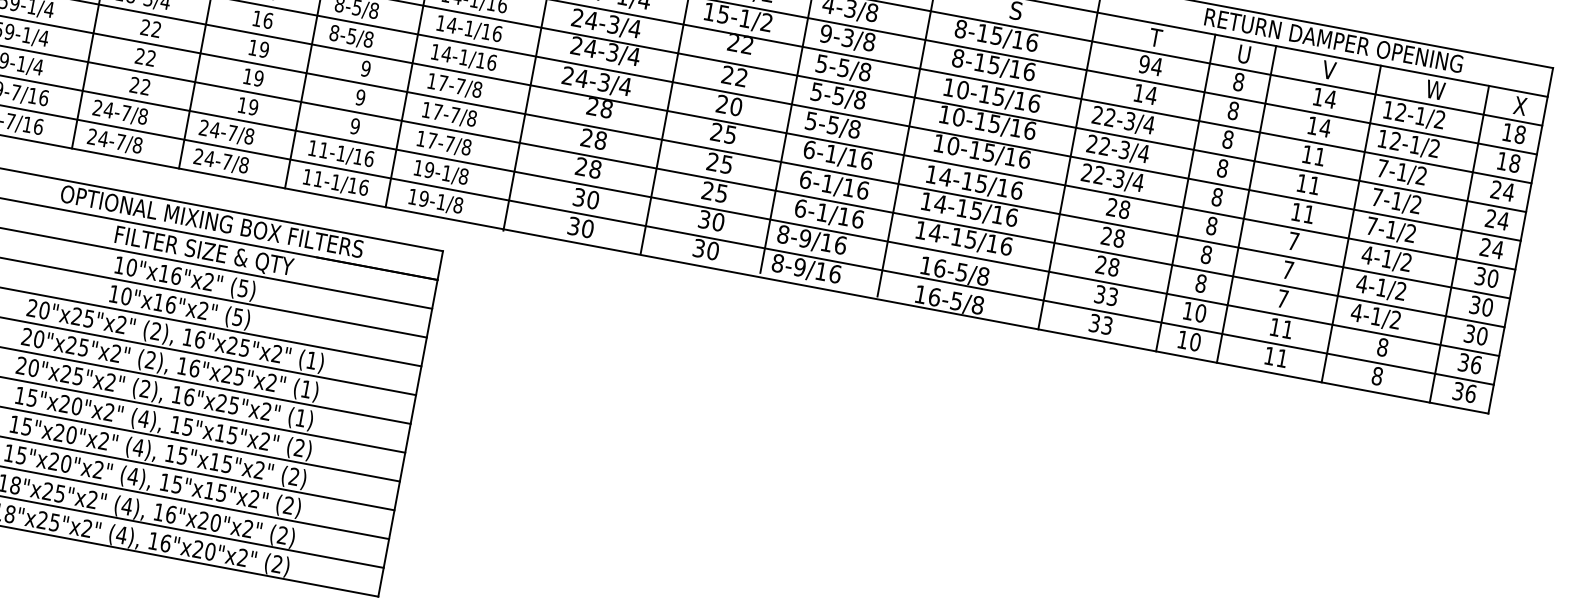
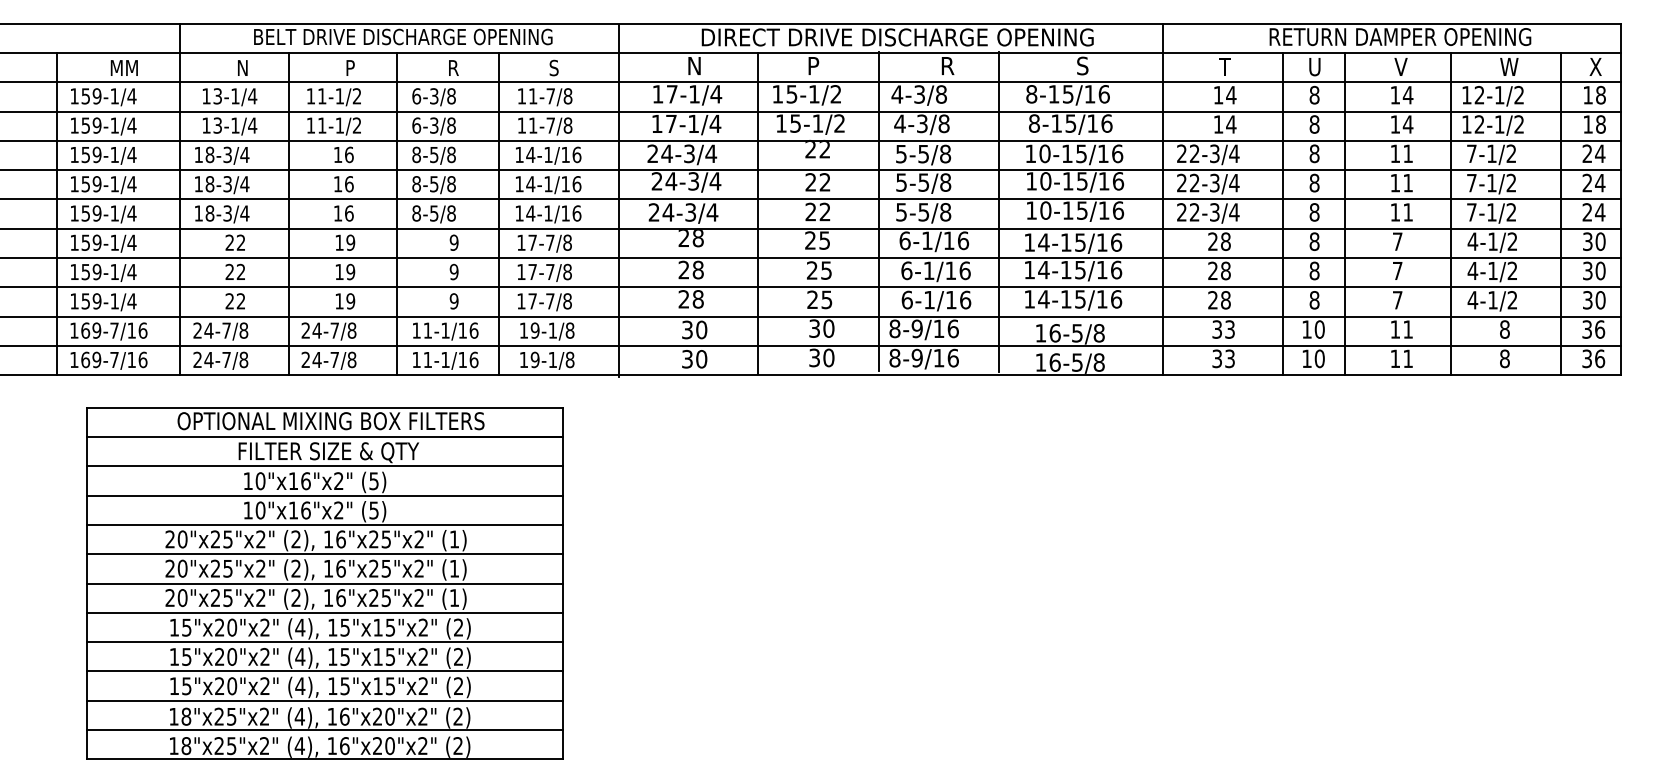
text: (825, 33) -> (899, 123), 9-3/8 -> 4-3/8
text: (1144, 63) -> (1218, 94), 94 -> 14
text: (735, 106) -> (824, 211), 20 -> 22

